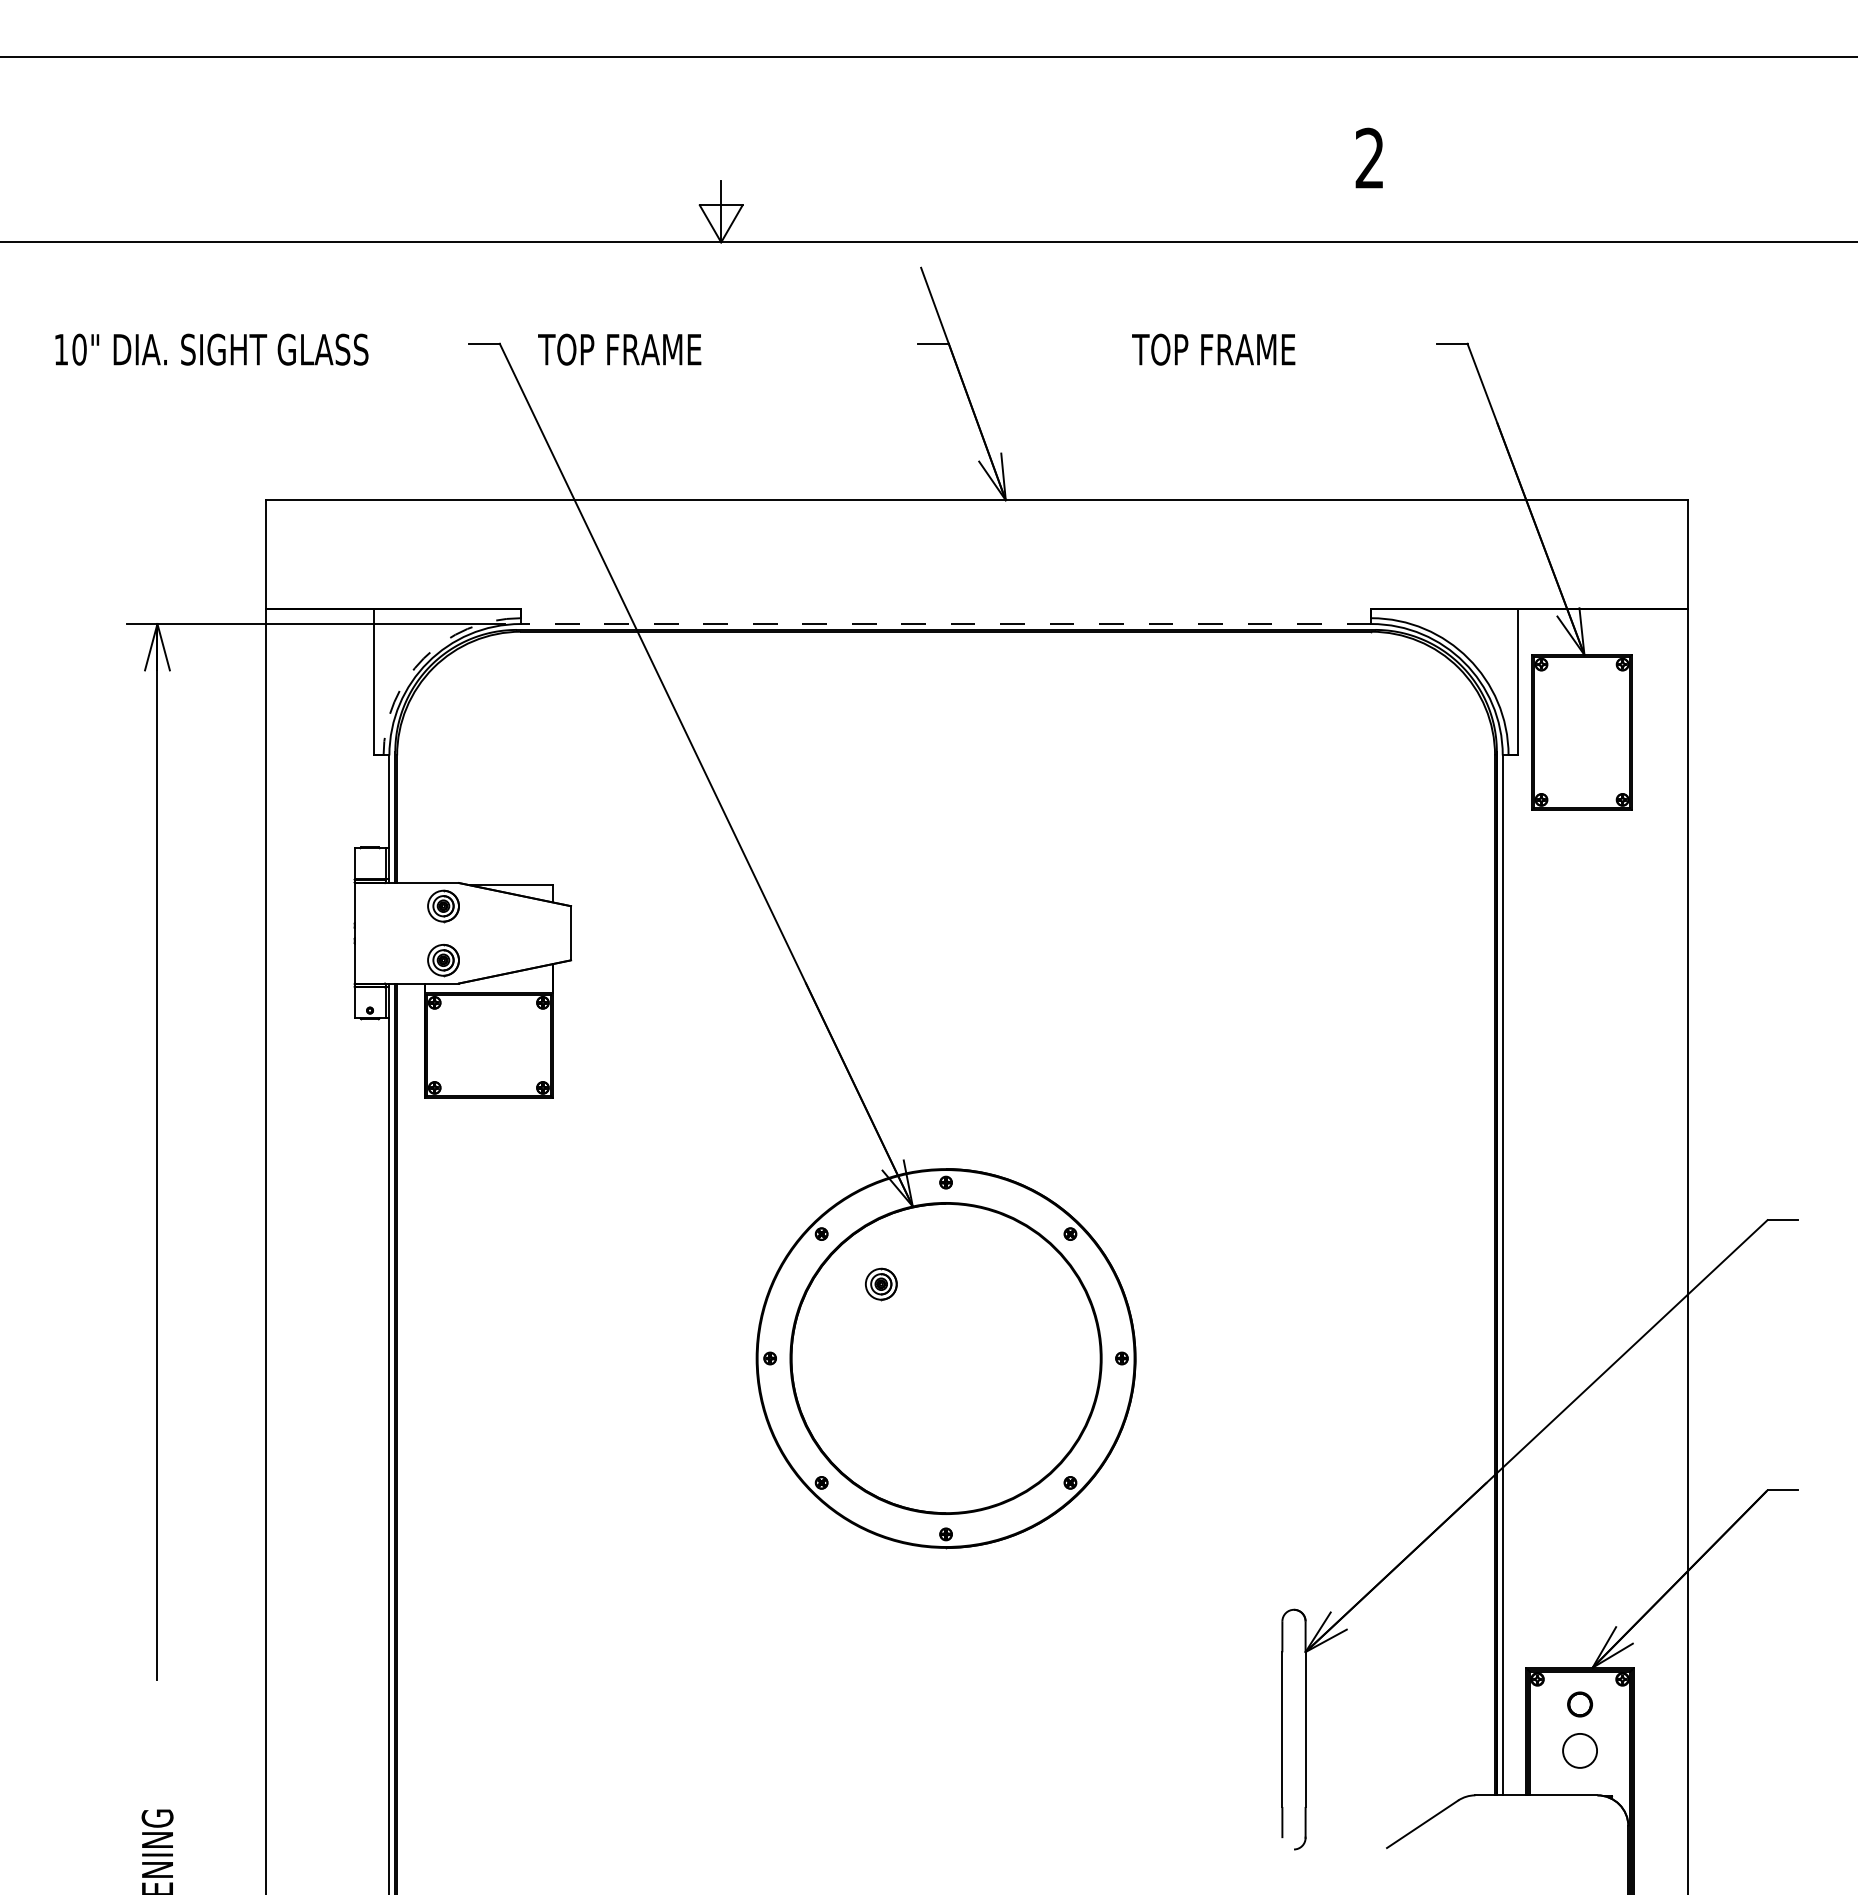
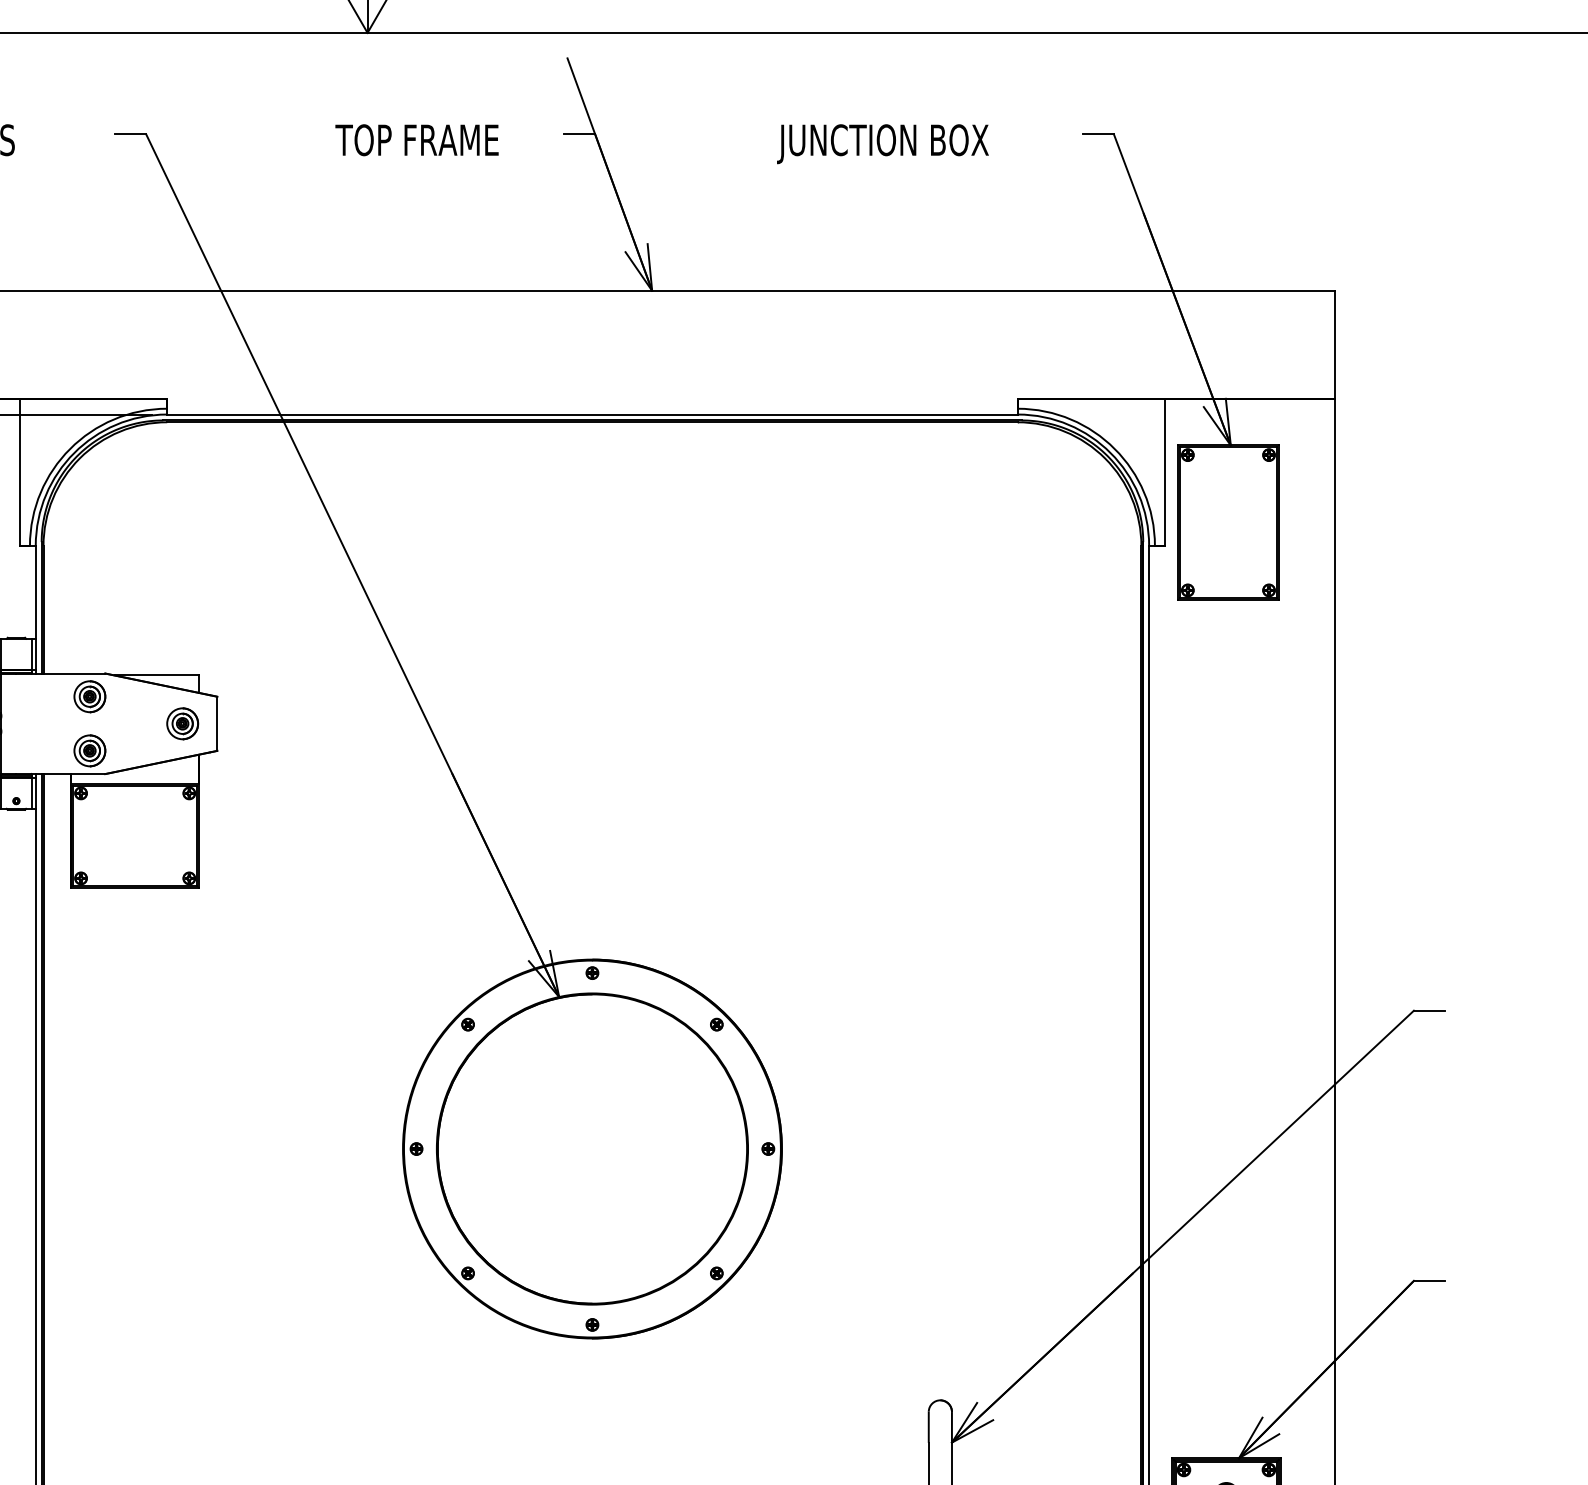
text: (619, 349) -> (416, 140), moved
text: (1236, 353) -> (882, 144), TOP FRAME -> JUNCTION BOX
line: (945, 624) -> (591, 415), dashed -> solid
arc: (423, 658) -> (69, 449), dashed -> solid
part: (881, 1284) -> (182, 724), moved

